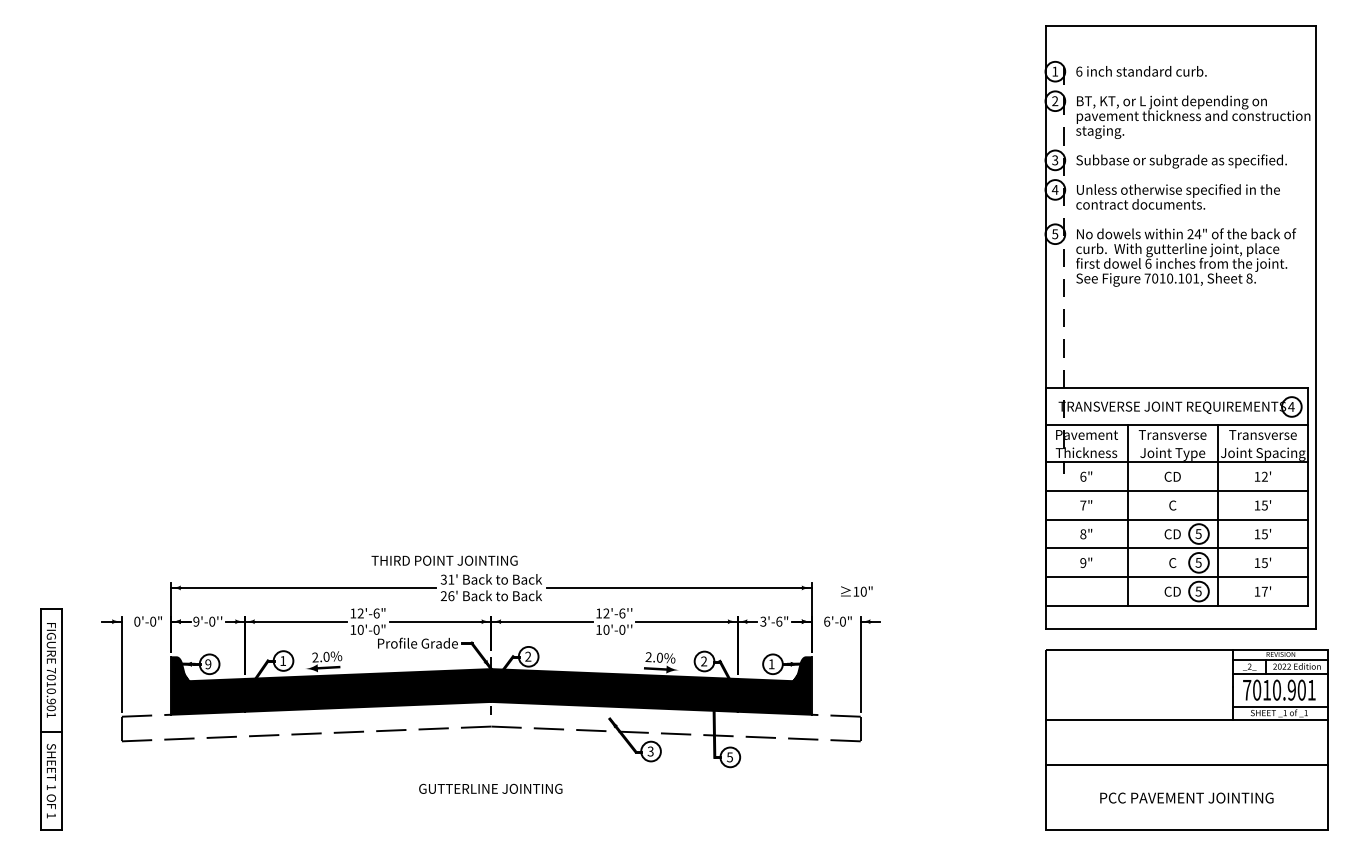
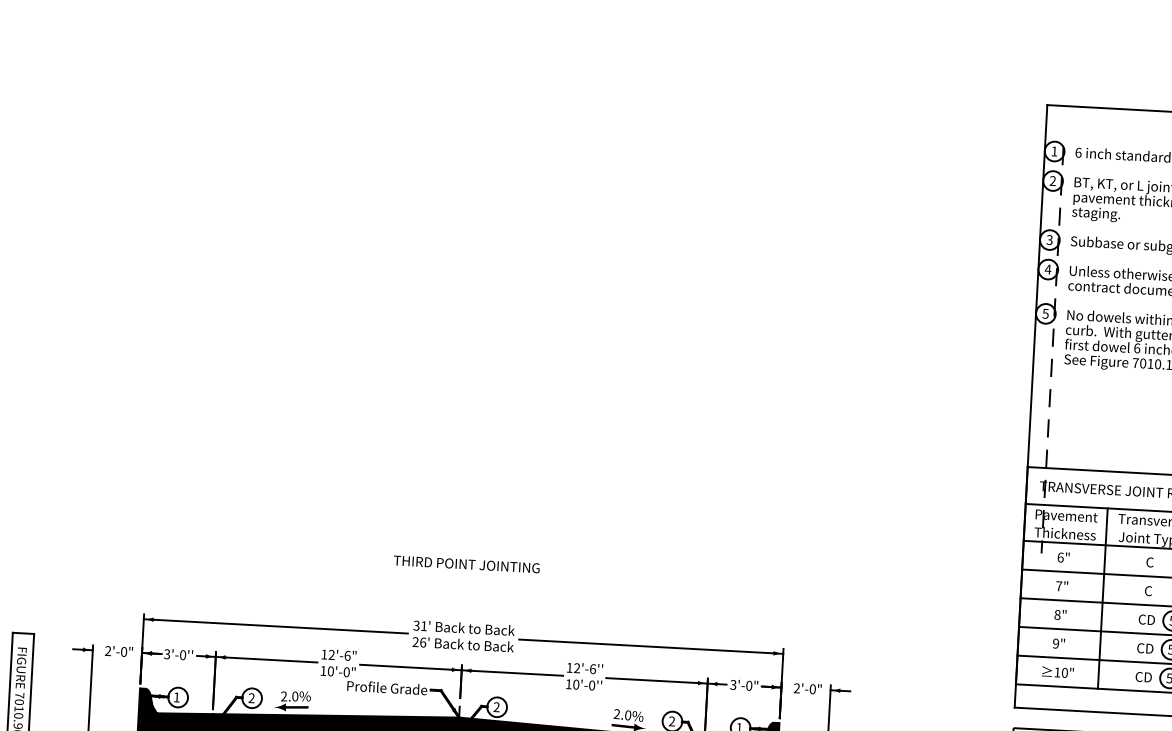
text: (1172, 476) -> (1149, 562), CD -> C
text: (444, 560) -> (466, 564), moved
text: (1172, 563) -> (1145, 648), C -> CD
text: (856, 591) -> (1057, 672), moved
text: (137, 621) -> (108, 650), 0'-0" -> 2'-0"
text: (196, 621) -> (167, 654), 9'-0'' -> 3'-0''
text: (779, 621) -> (749, 685), 3'-6" -> 3'-0"
text: (827, 621) -> (797, 688), 6'-0" -> 2'-0"
text: (283, 660) -> (252, 697), 1 -> 2
text: (208, 664) -> (176, 697), 9 -> 1

